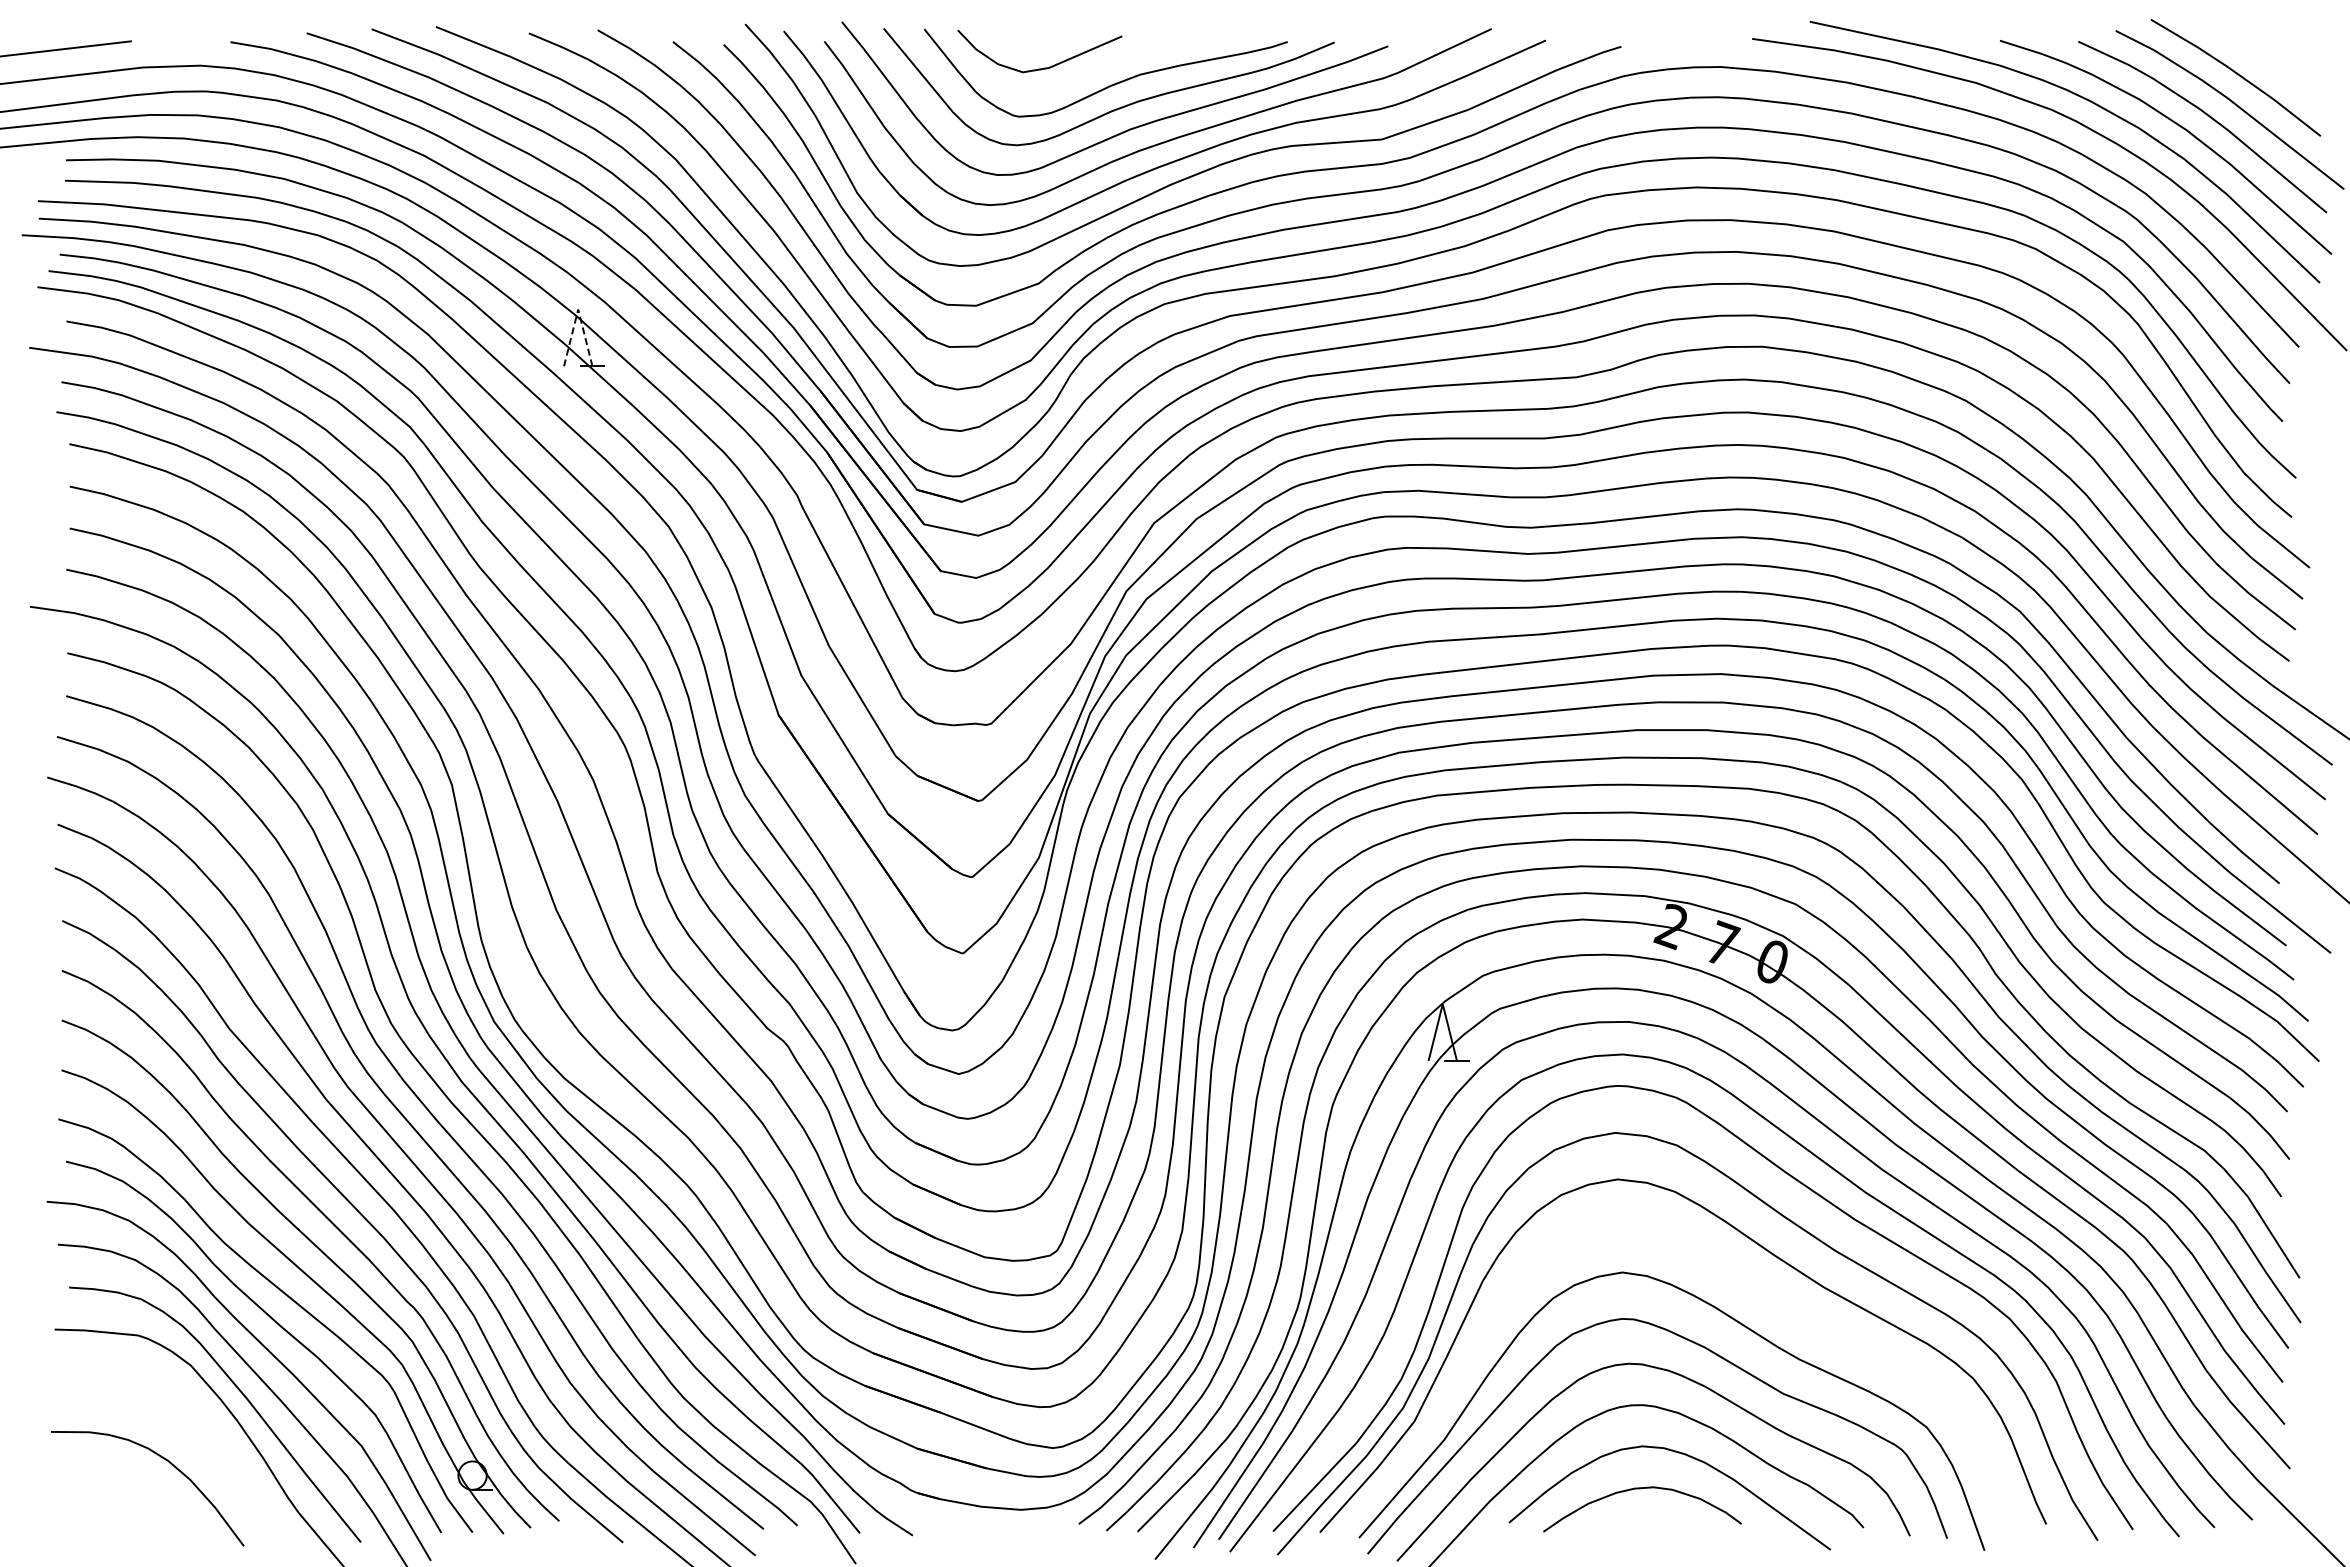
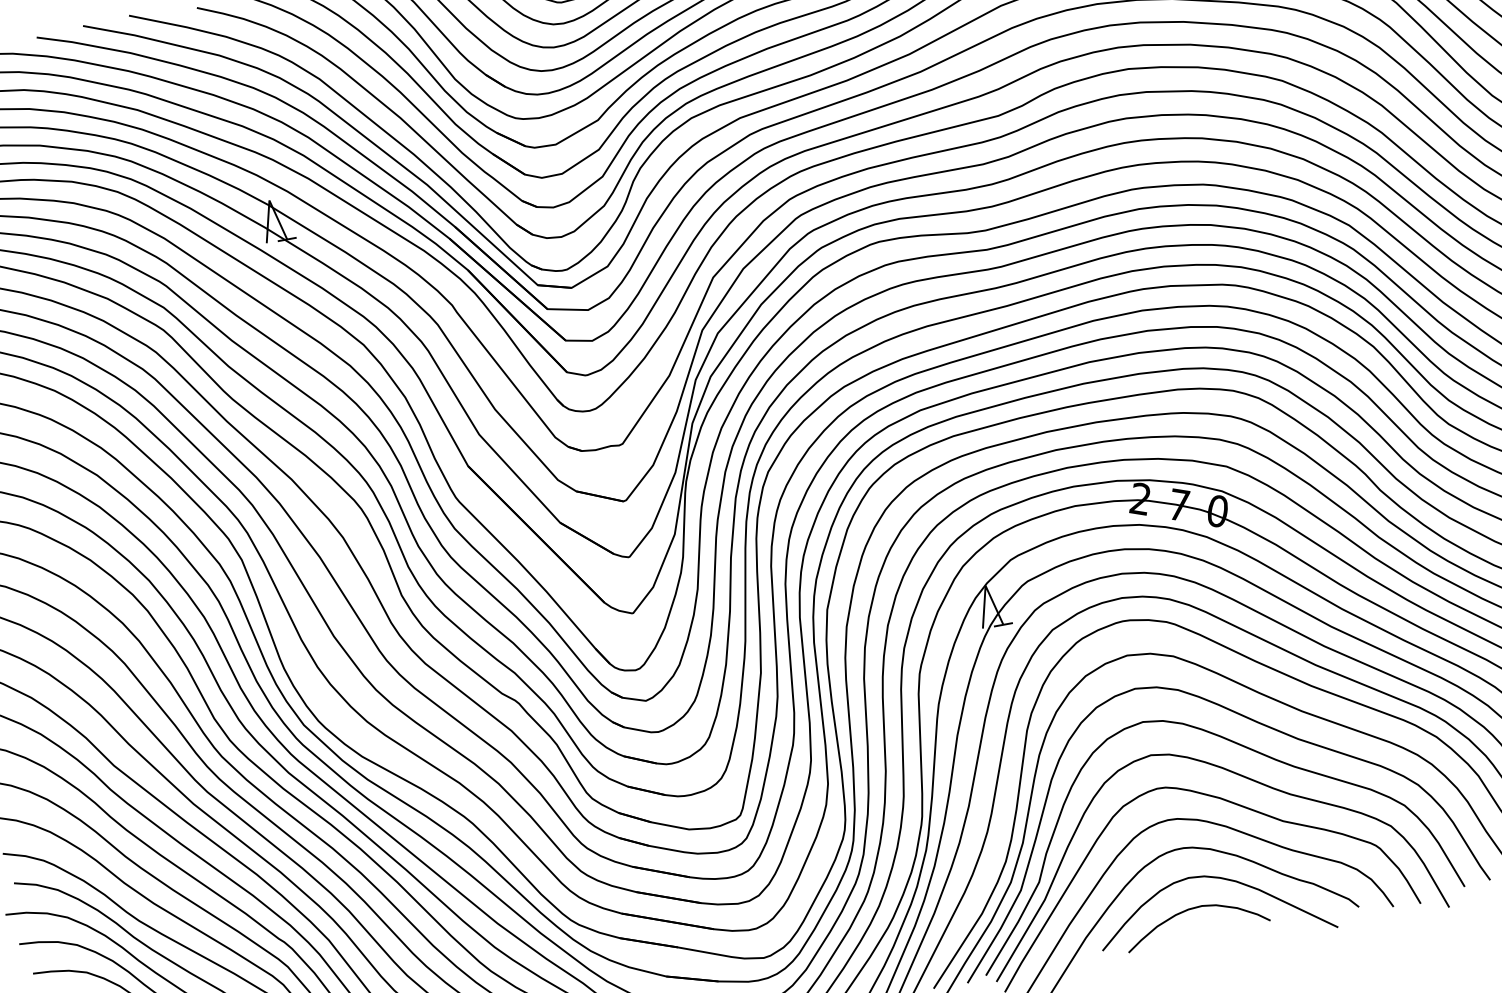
line: (578, 309) -> (269, 200), dashed -> solid
curve: (1742, 1280) -> (1238, 744), added

